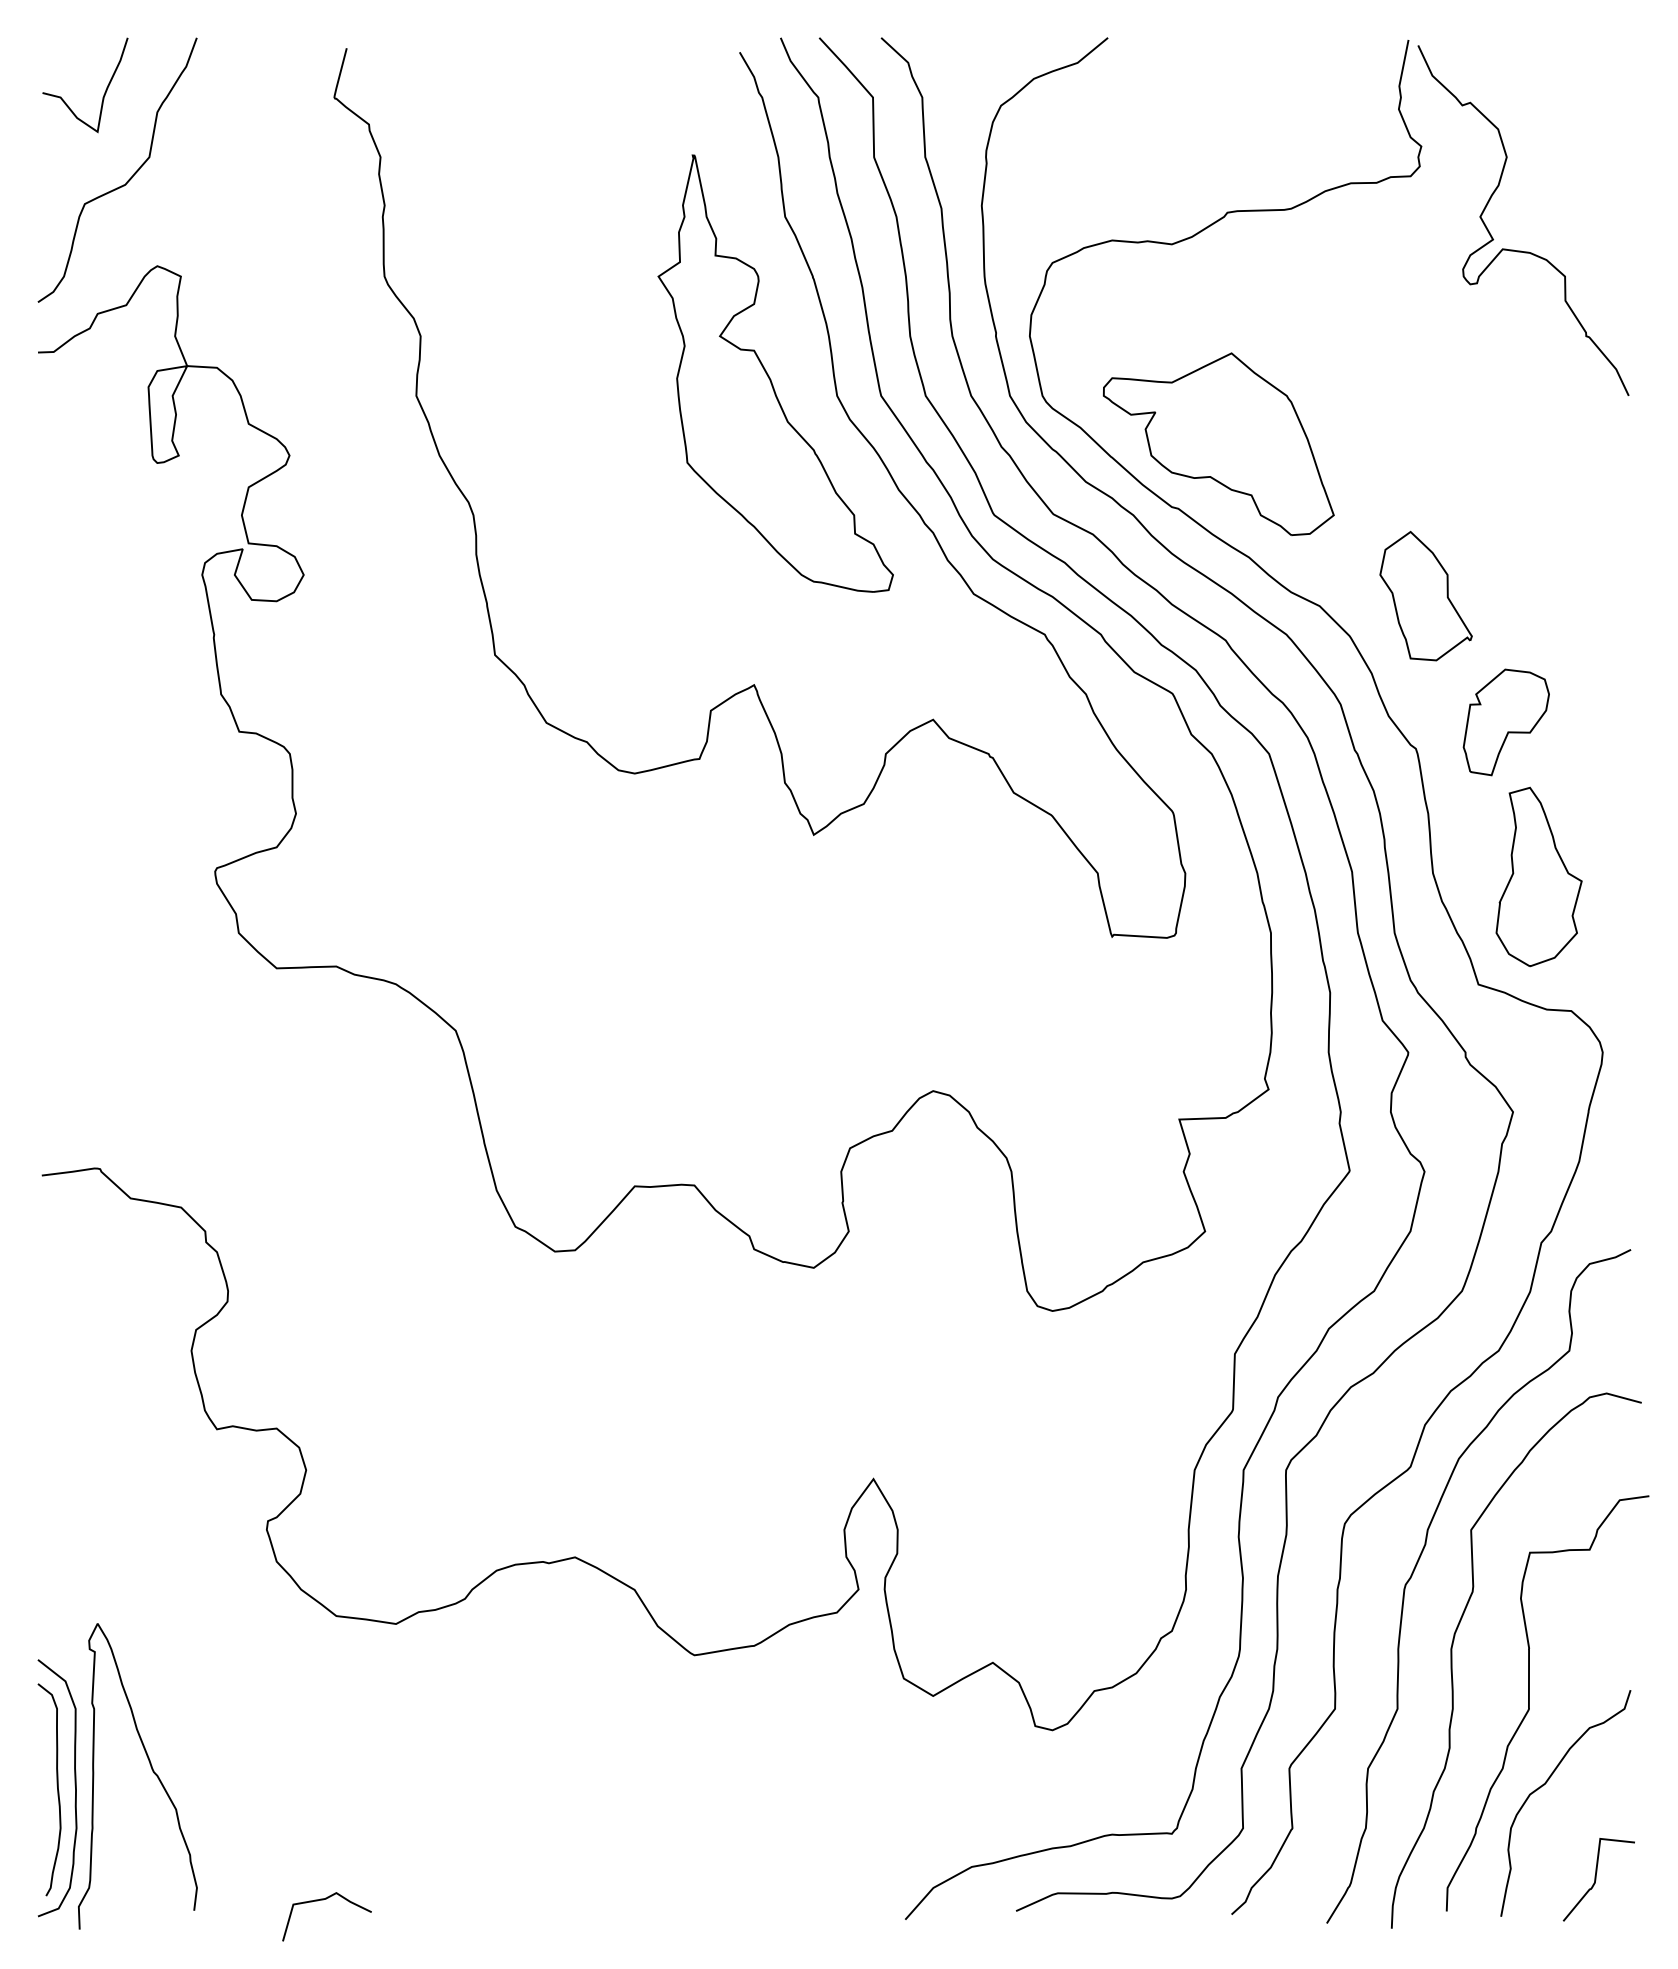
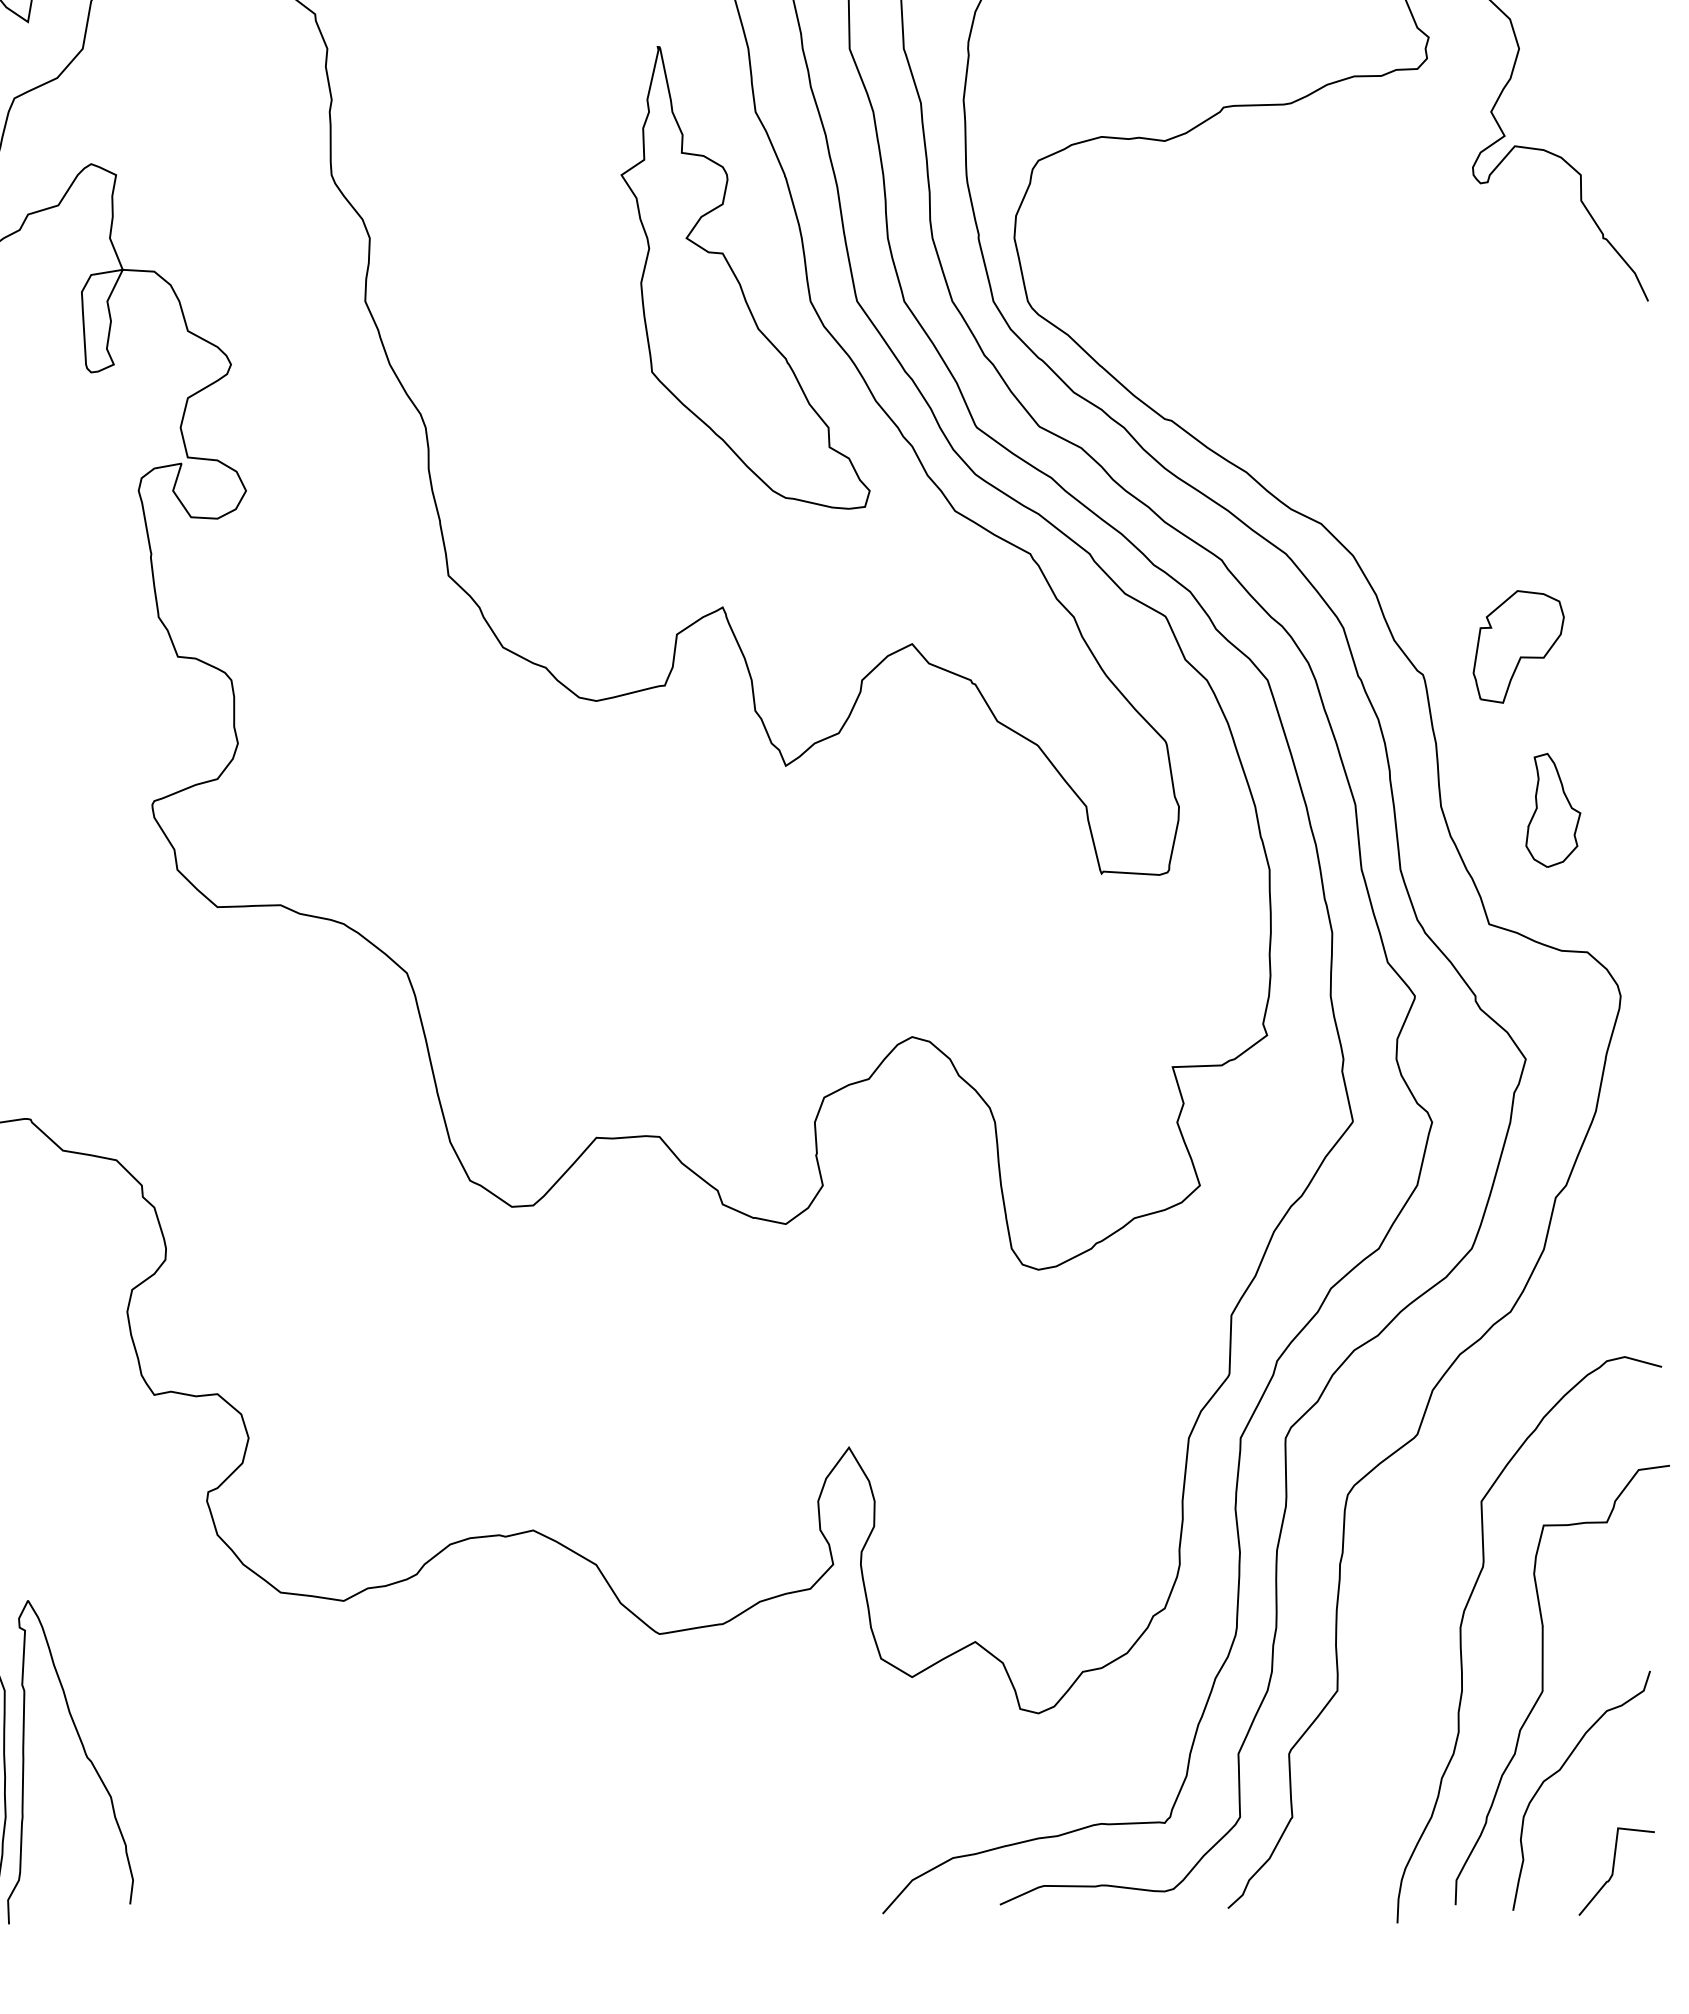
part: (1218, 443) -> (1214, 351), removed
part: (1425, 596) -> (1433, 513), removed
part: (1538, 876) -> (1552, 809), size x0.6
curve: (1420, 1558) -> (1427, 1531), removed
curve: (323, 1900) -> (267, 1893), removed

